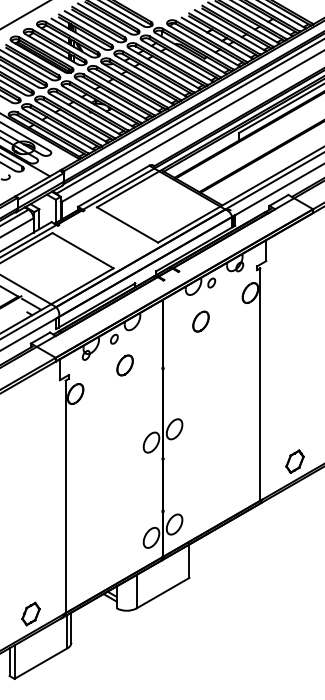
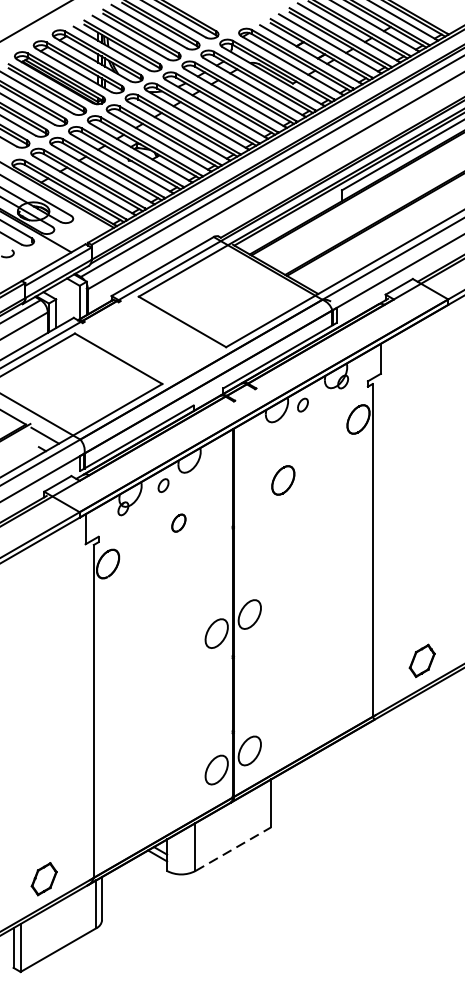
part: (200, 321) -> (282, 480), moved
part: (124, 365) -> (178, 523), size x0.6
line: (163, 592) -> (233, 848), solid -> dashed

